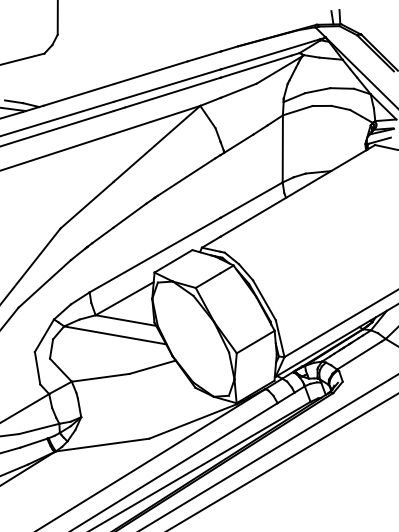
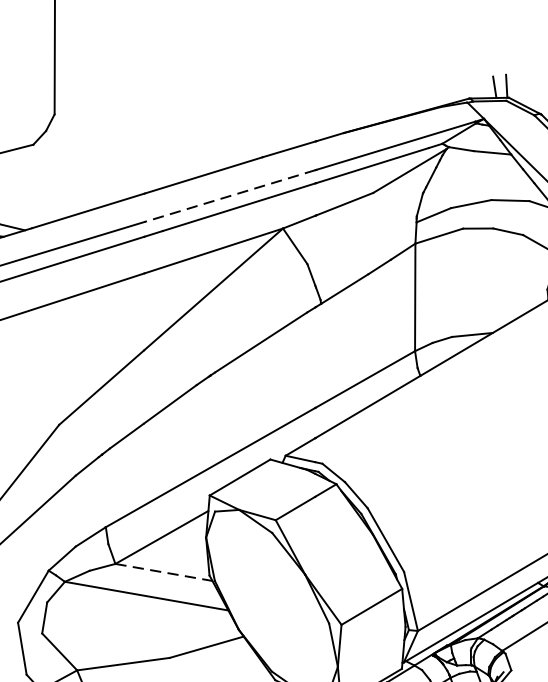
line: (167, 85) -> (230, 195), solid -> dashed
line: (125, 320) -> (163, 572), solid -> dashed

